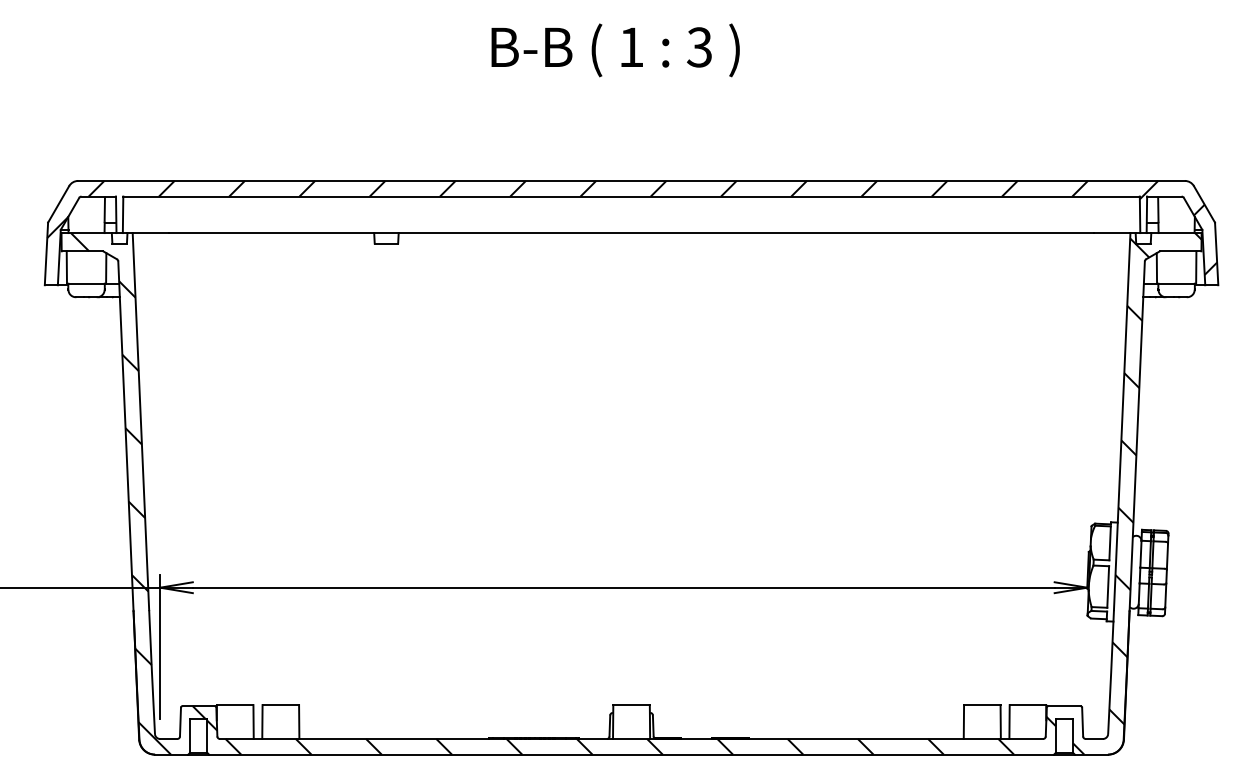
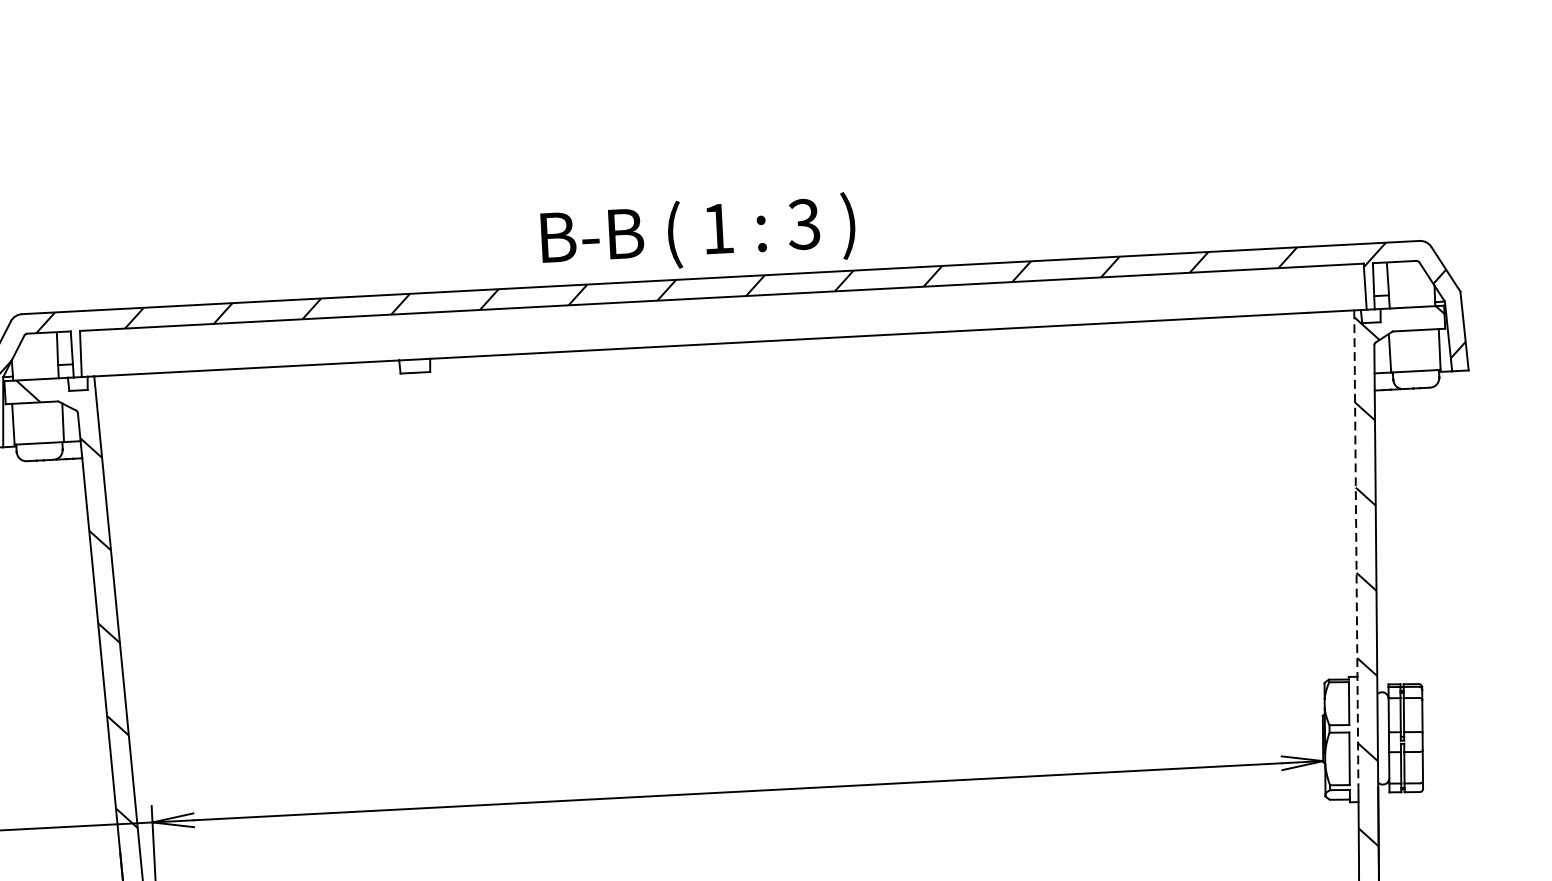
text: (615, 50) -> (698, 233), moved
line: (1122, 421) -> (1356, 548), solid -> dashed

